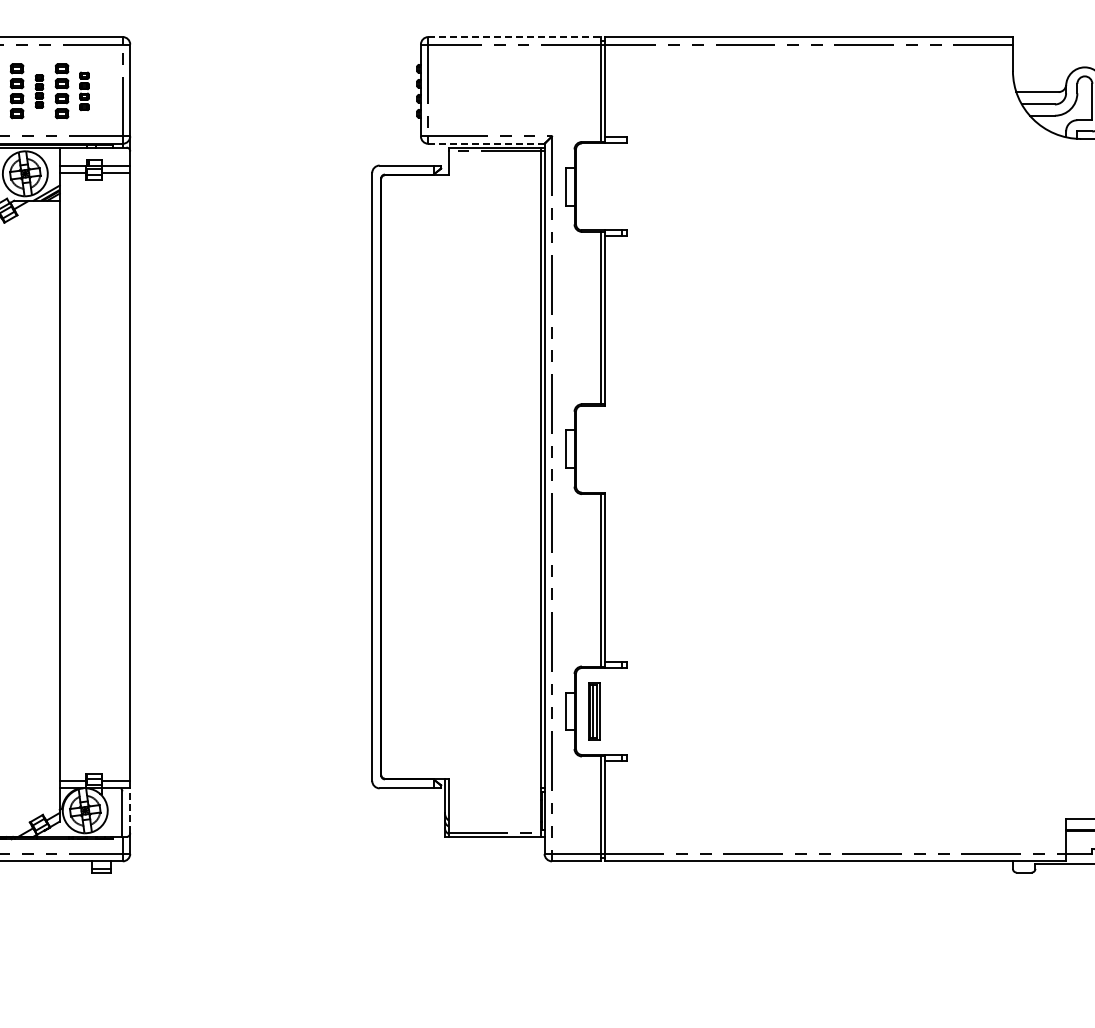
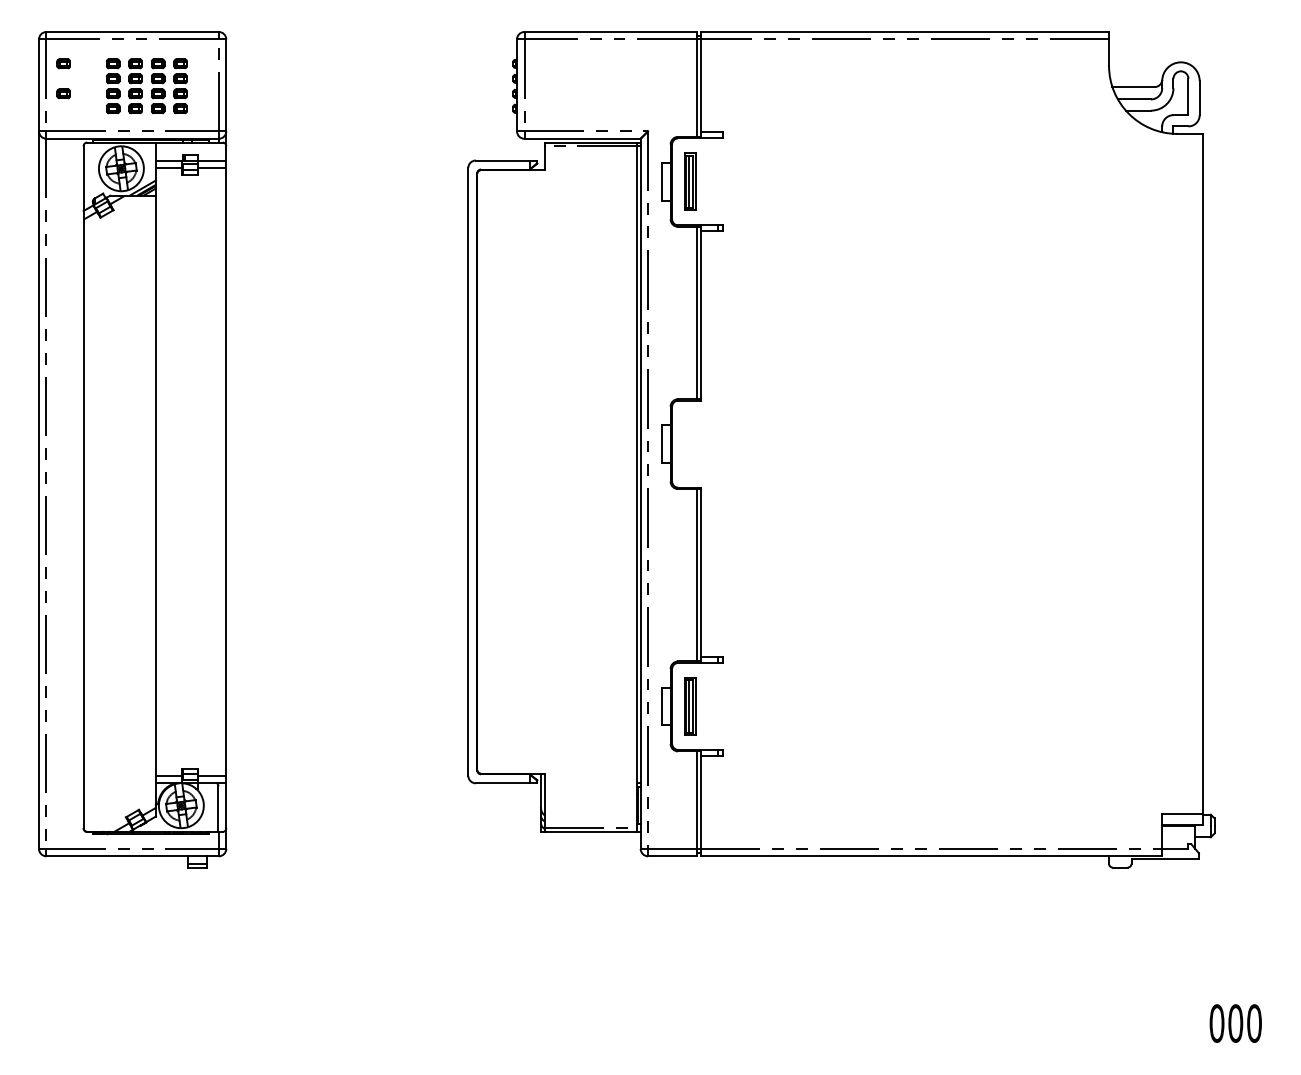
line: (515, 37) -> (611, 32), dashed -> solid
part: (39, 91) -> (135, 86), size x1.67
part: (84, 91) -> (180, 86), size x1.43
line: (486, 143) -> (582, 138), dashed -> solid
part: (594, 186) -> (690, 181), added
line: (130, 810) -> (226, 805), dashed -> solid

